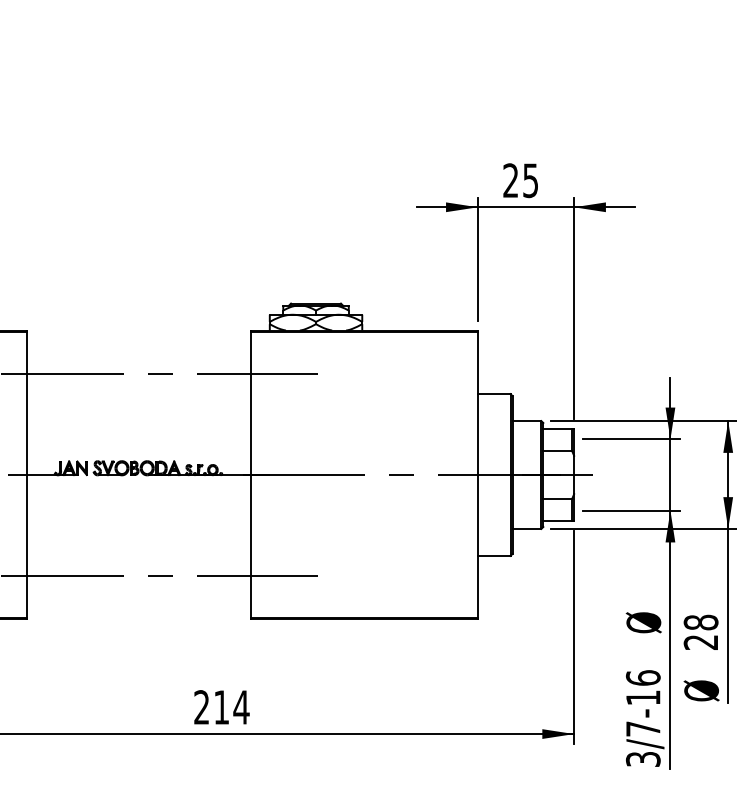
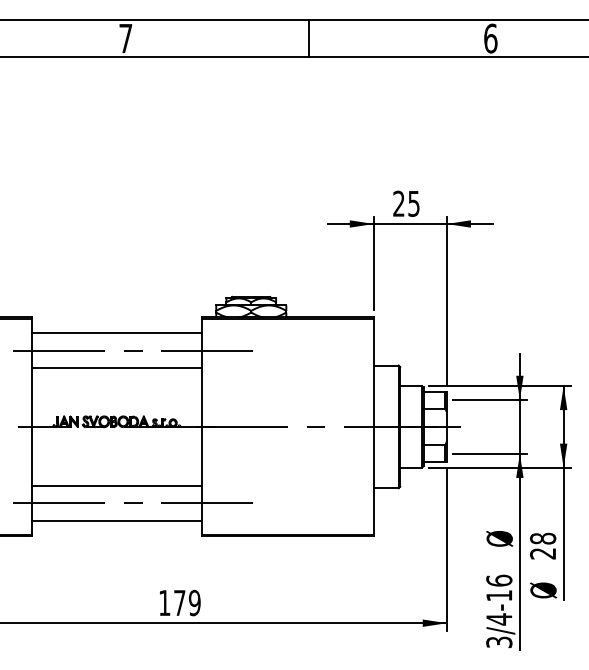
line: (138, 351) -> (116, 333), added
line: (138, 397) -> (116, 368), added
line: (138, 552) -> (116, 485), added
line: (138, 598) -> (116, 520), added
text: (222, 706) -> (180, 602), 214 -> 179
text: (643, 729) -> (499, 619), 3/7-16 -> 3/4-16

